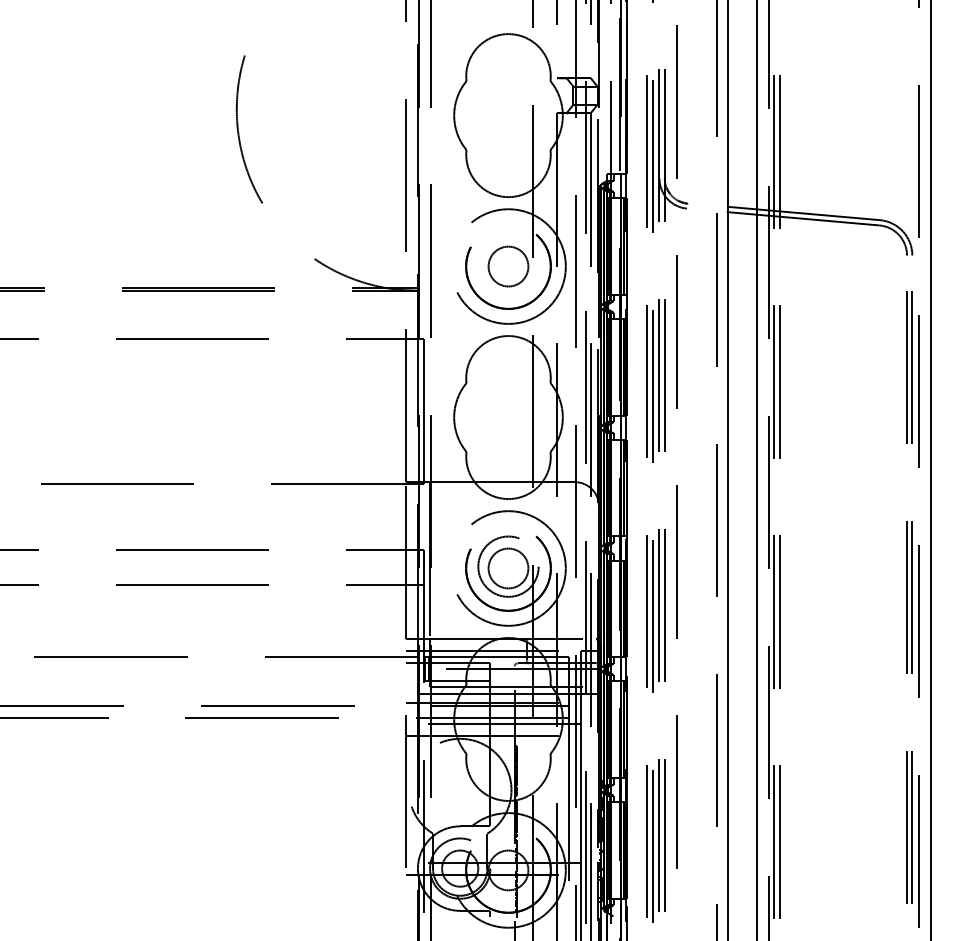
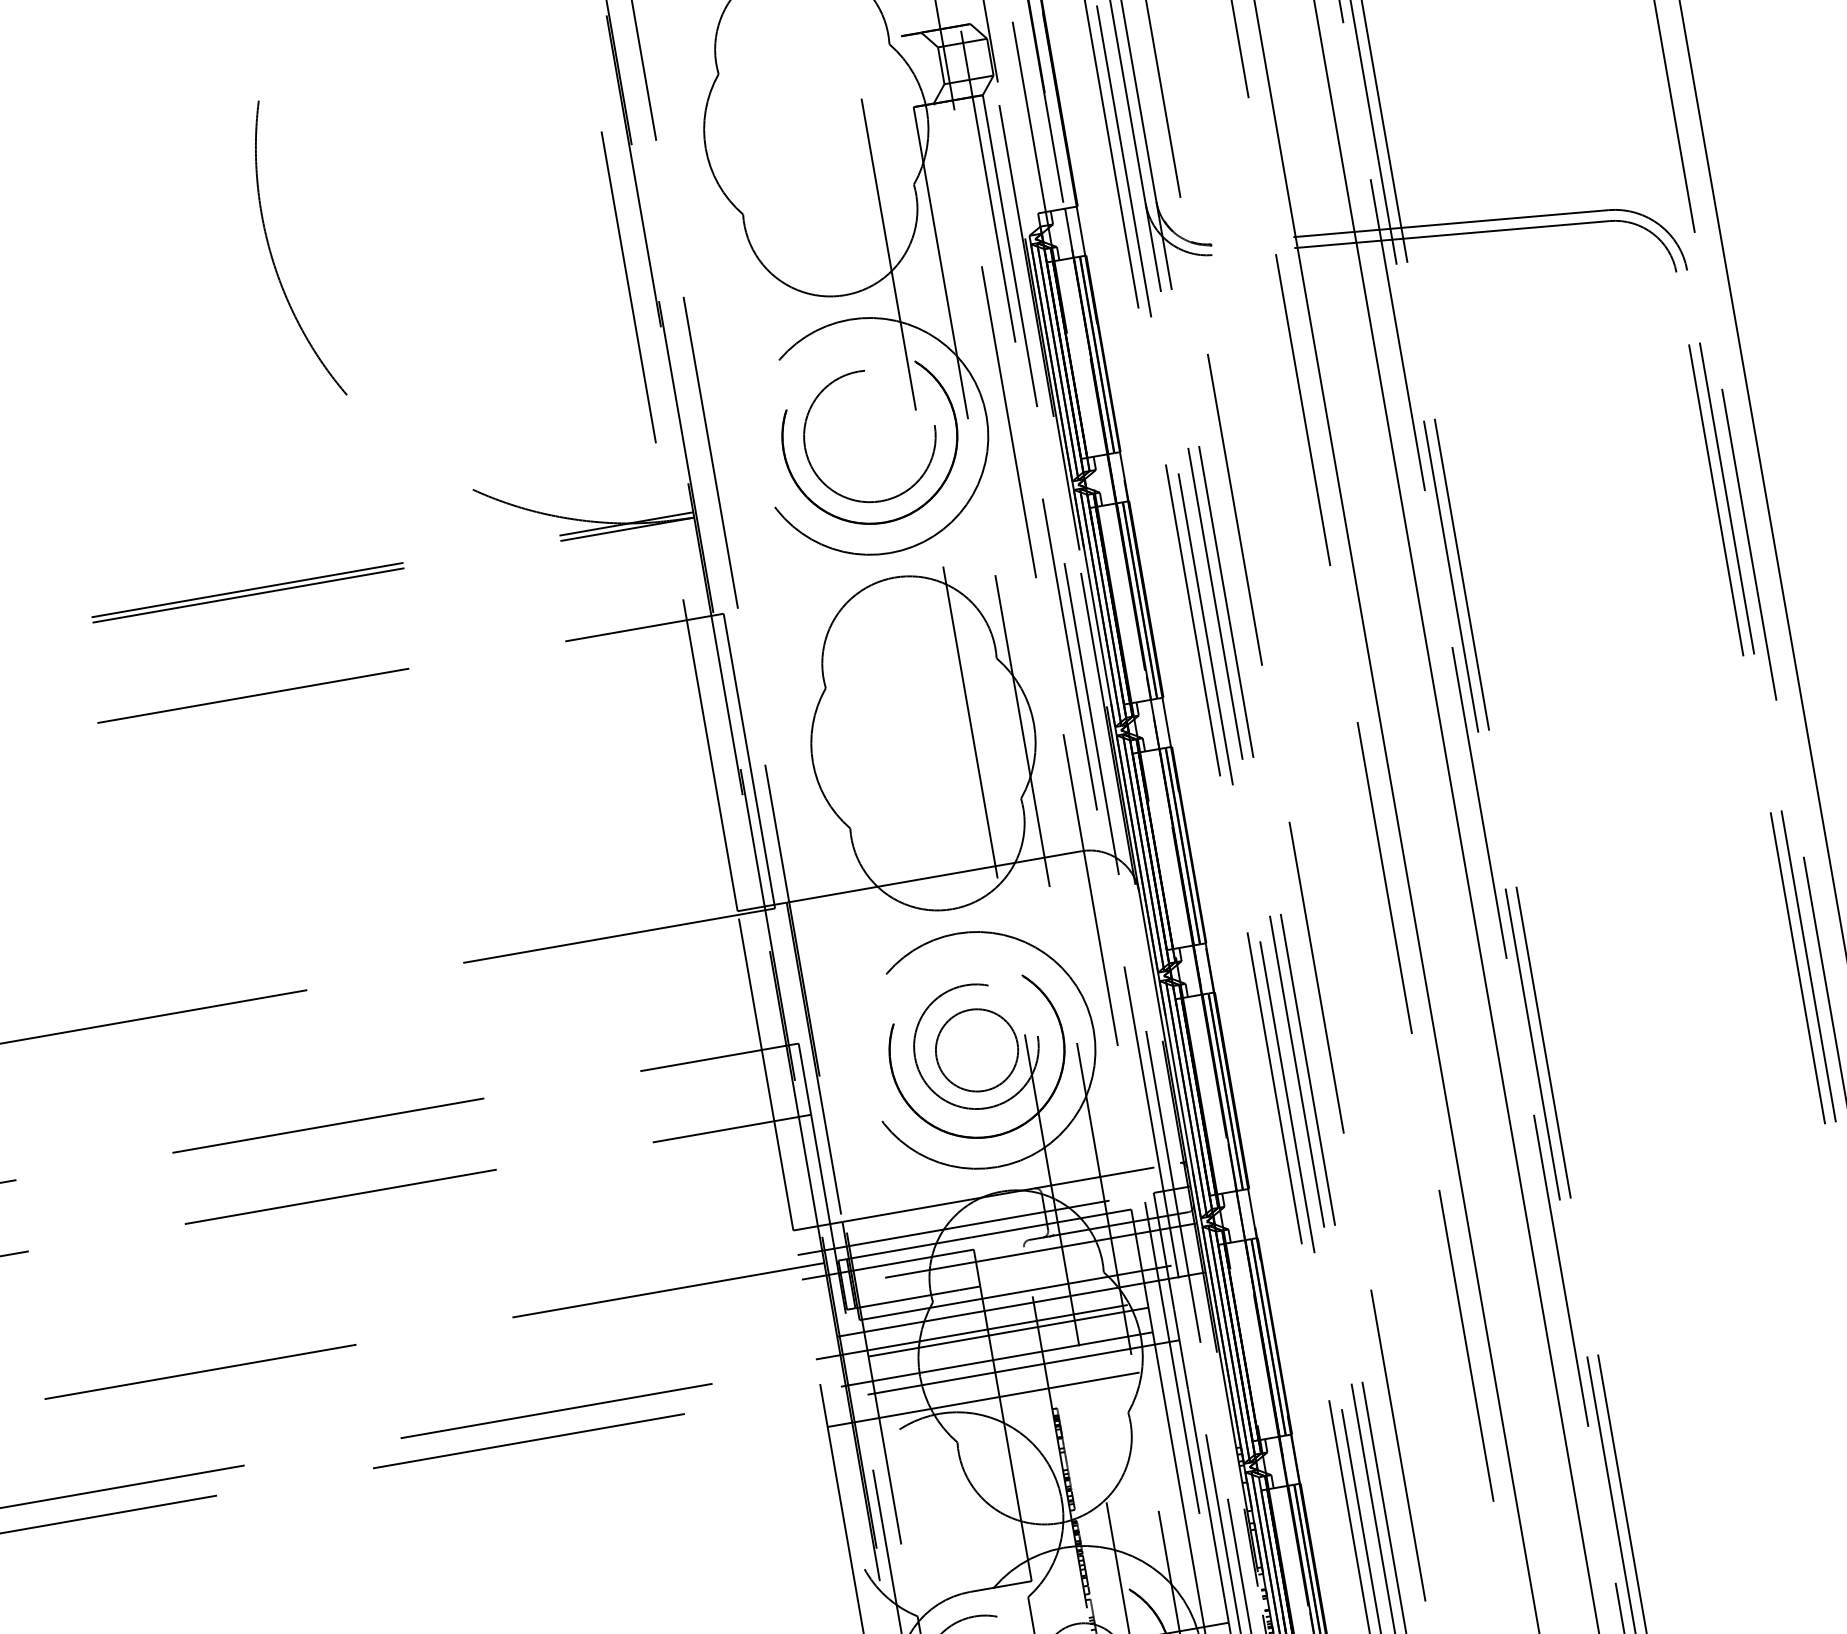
circle: (508, 266) -> (869, 436), size x1.6

